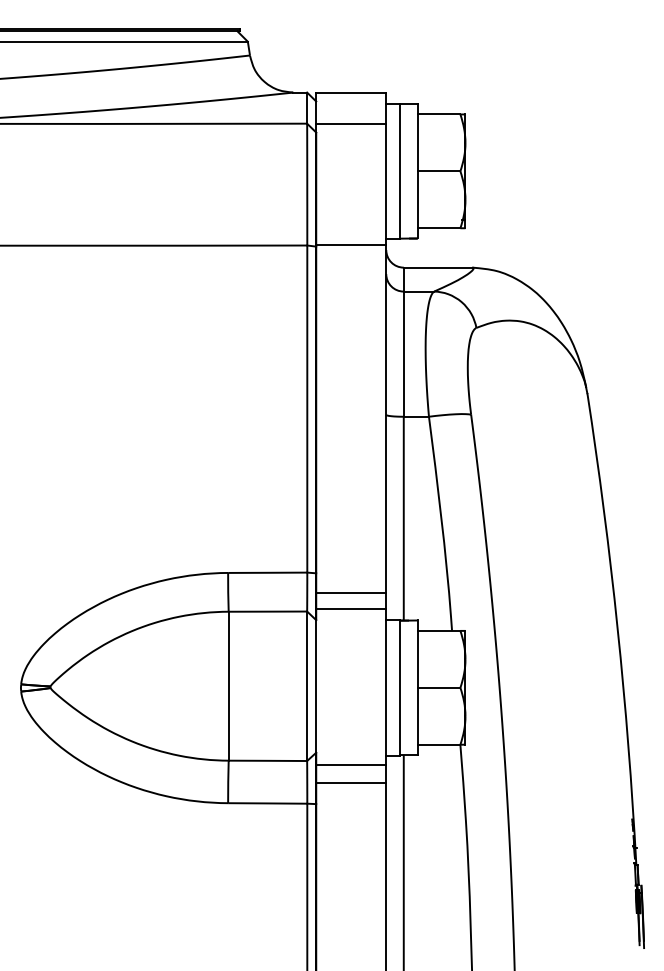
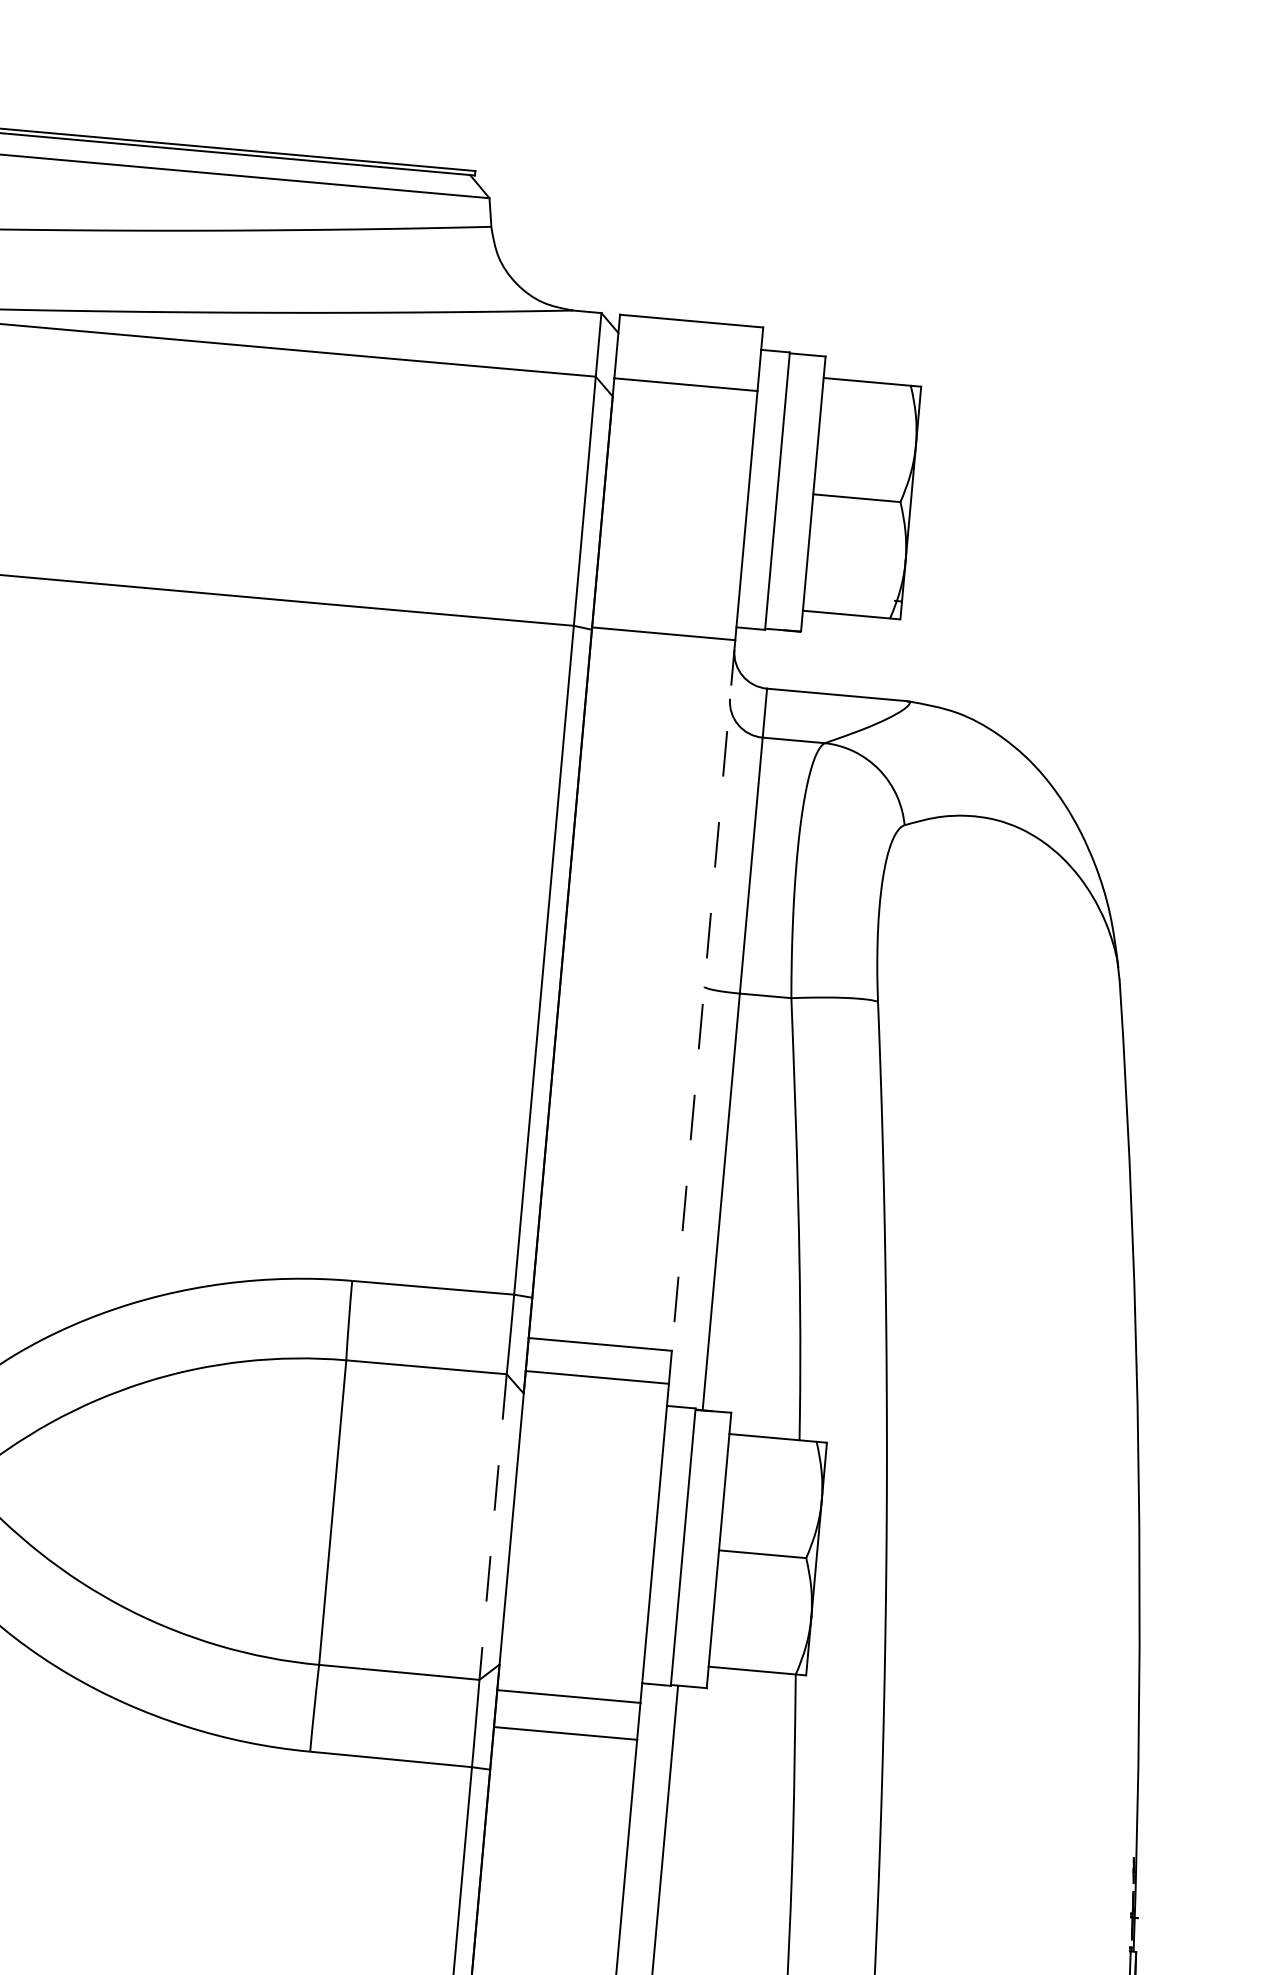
line: (386, 419) -> (704, 996), solid -> dashed
line: (307, 686) -> (493, 1527), solid -> dashed

